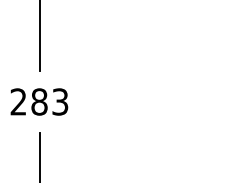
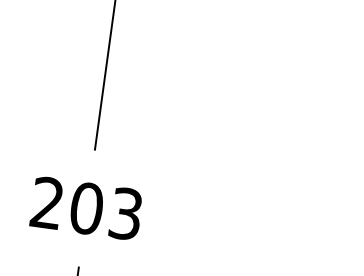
text: (39, 101) -> (86, 207), 283 -> 203

